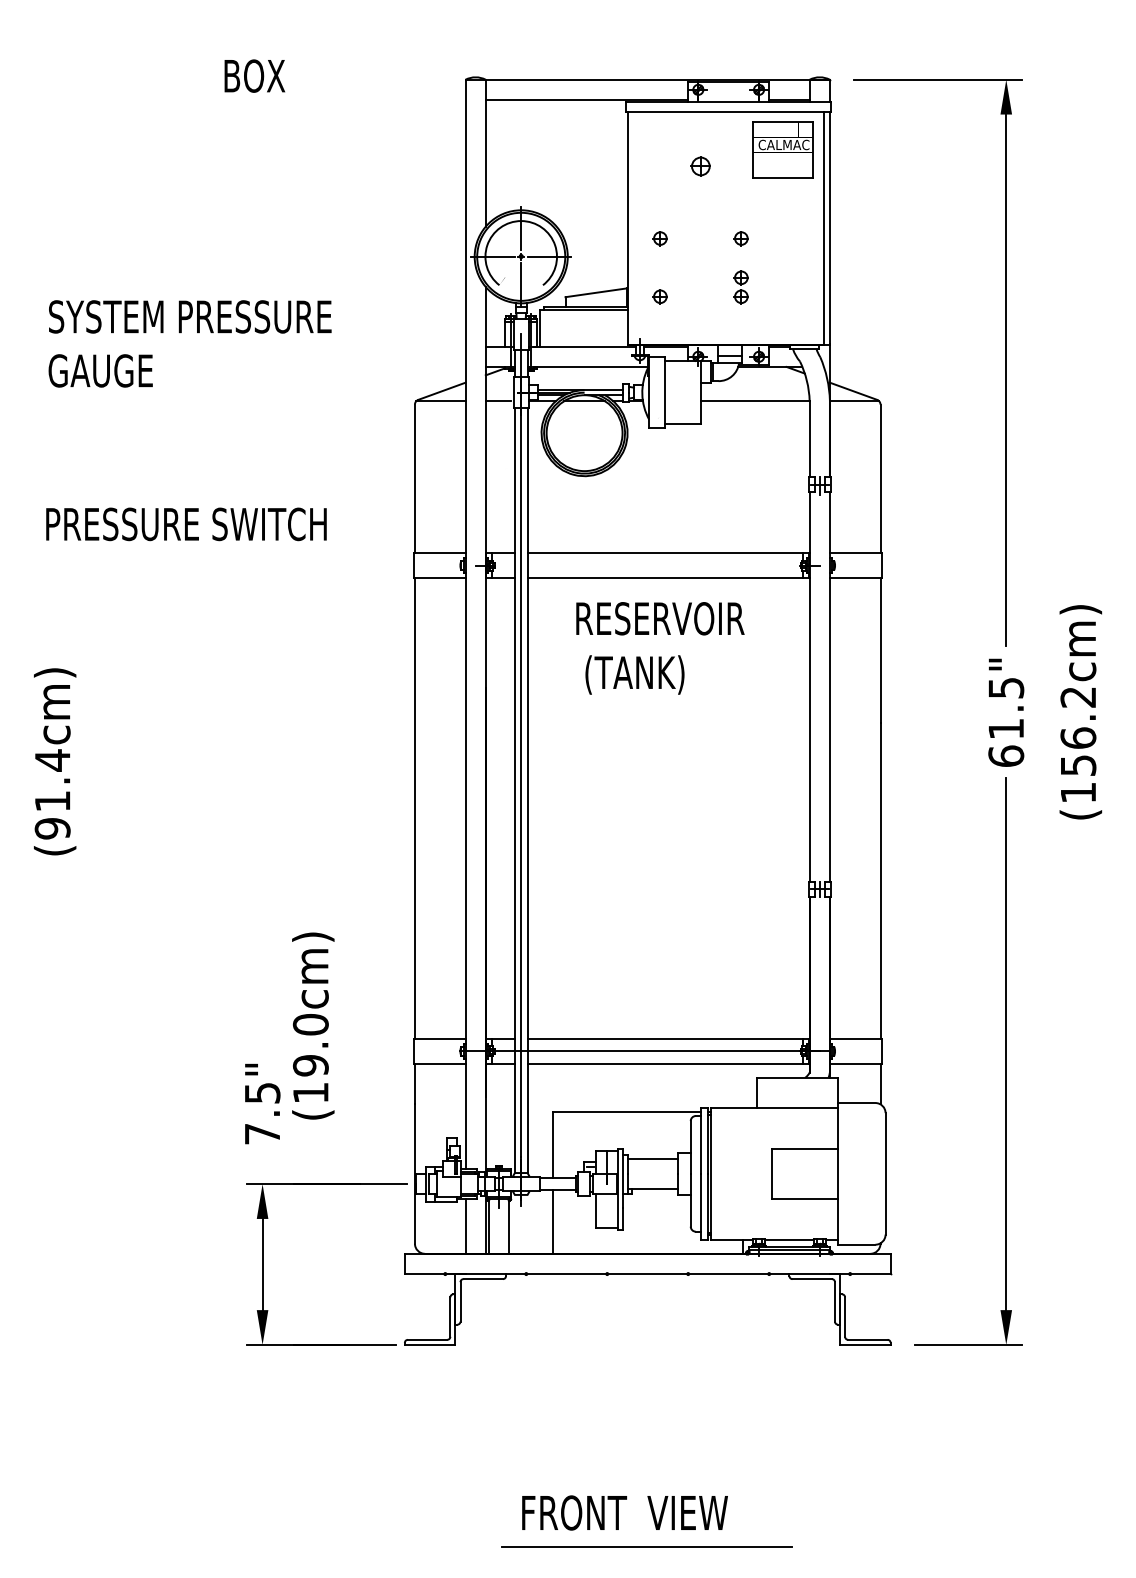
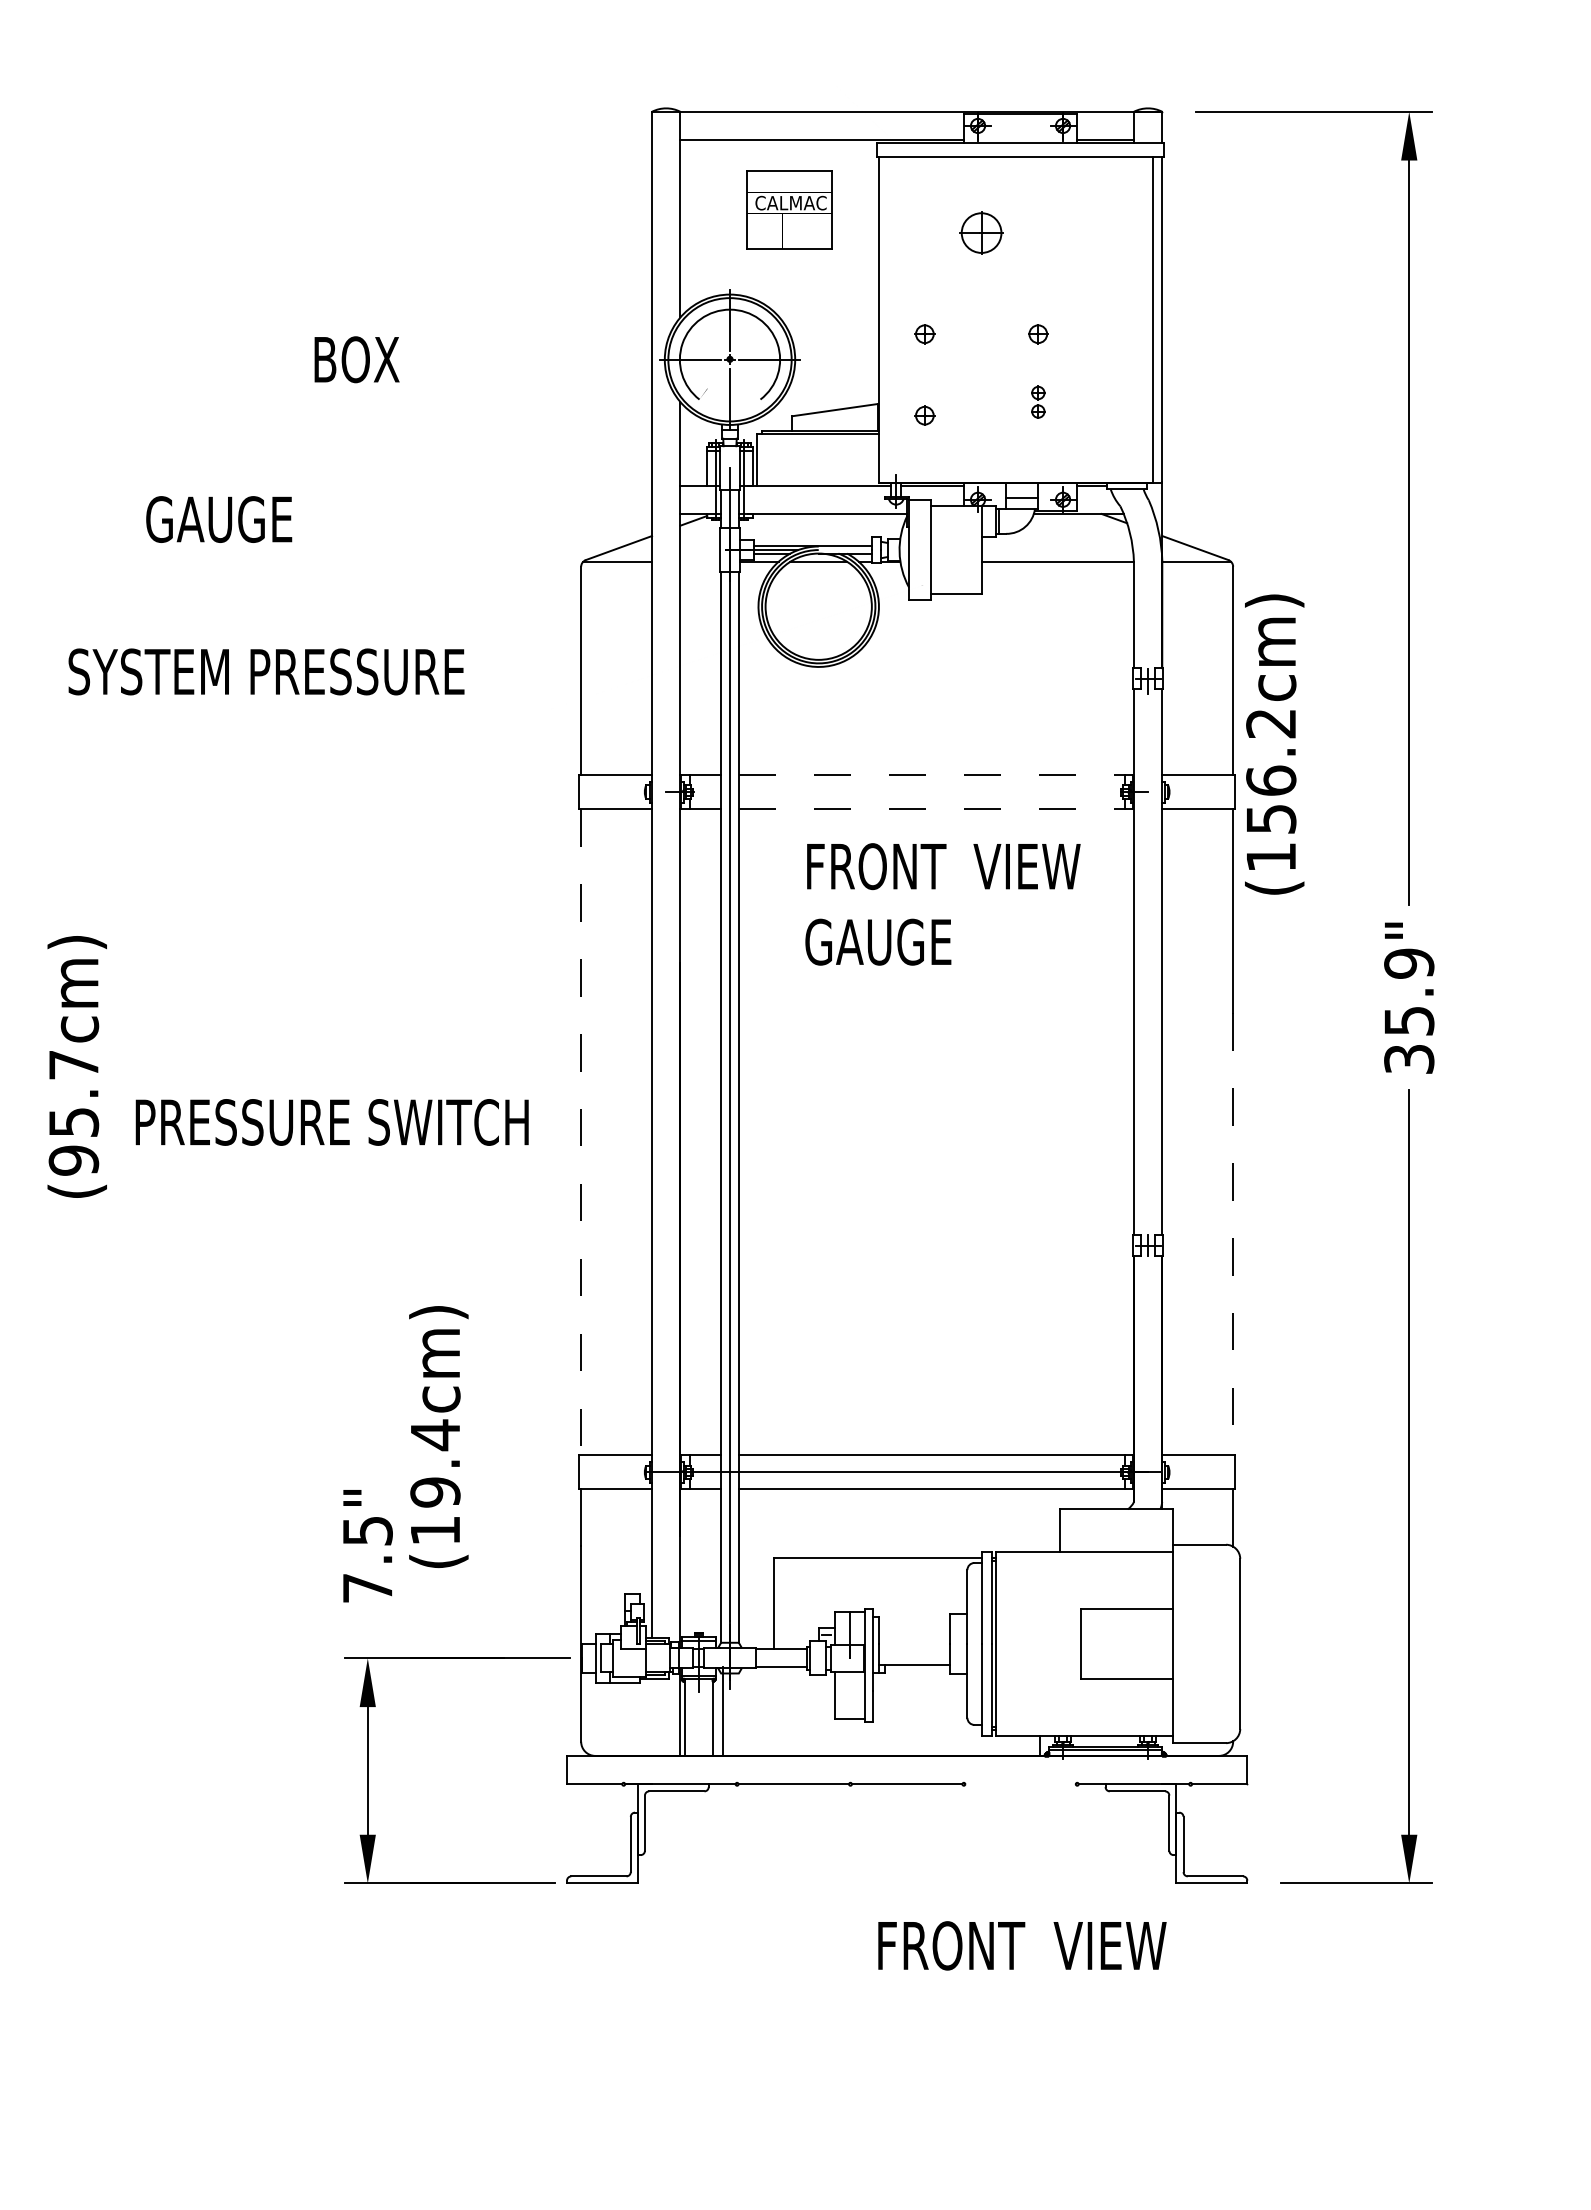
text: (254, 75) -> (356, 359), moved
part: (782, 149) -> (789, 209), moved
part: (700, 166) -> (981, 233), size x1.6
part: (741, 286) -> (1038, 401), size x0.7
text: (190, 316) -> (266, 671), moved
text: (100, 370) -> (219, 519), moved
line: (498, 400) -> (697, 561), removed
text: (185, 524) -> (331, 1122), moved
line: (668, 553) -> (936, 775), solid -> dashed
line: (668, 577) -> (936, 809), solid -> dashed
text: (675, 618) -> (945, 866), RESERVOIR -> FRONT  VIEW
text: (629, 674) -> (881, 944), (TANK) -> GAUGE
text: (1080, 712) -> (1274, 744), moved
text: (1006, 722) -> (1409, 1011), 61.5" -> 35.9"
text: (53, 780) -> (74, 1092), (91.4cm) -> (95.7cm)
line: (415, 808) -> (581, 1132), solid -> dashed
line: (880, 881) -> (1233, 1234), solid -> dashed
text: (310, 1025) -> (435, 1435), (19.0cm) -> (19.4cm)
line: (652, 1158) -> (913, 1622), removed
line: (553, 1221) -> (723, 1710), moved
line: (465, 1225) -> (652, 1716), removed
line: (728, 1274) -> (1020, 1784), removed
text: (625, 1512) -> (1022, 1945), moved
line: (647, 1547) -> (906, 2166), removed

